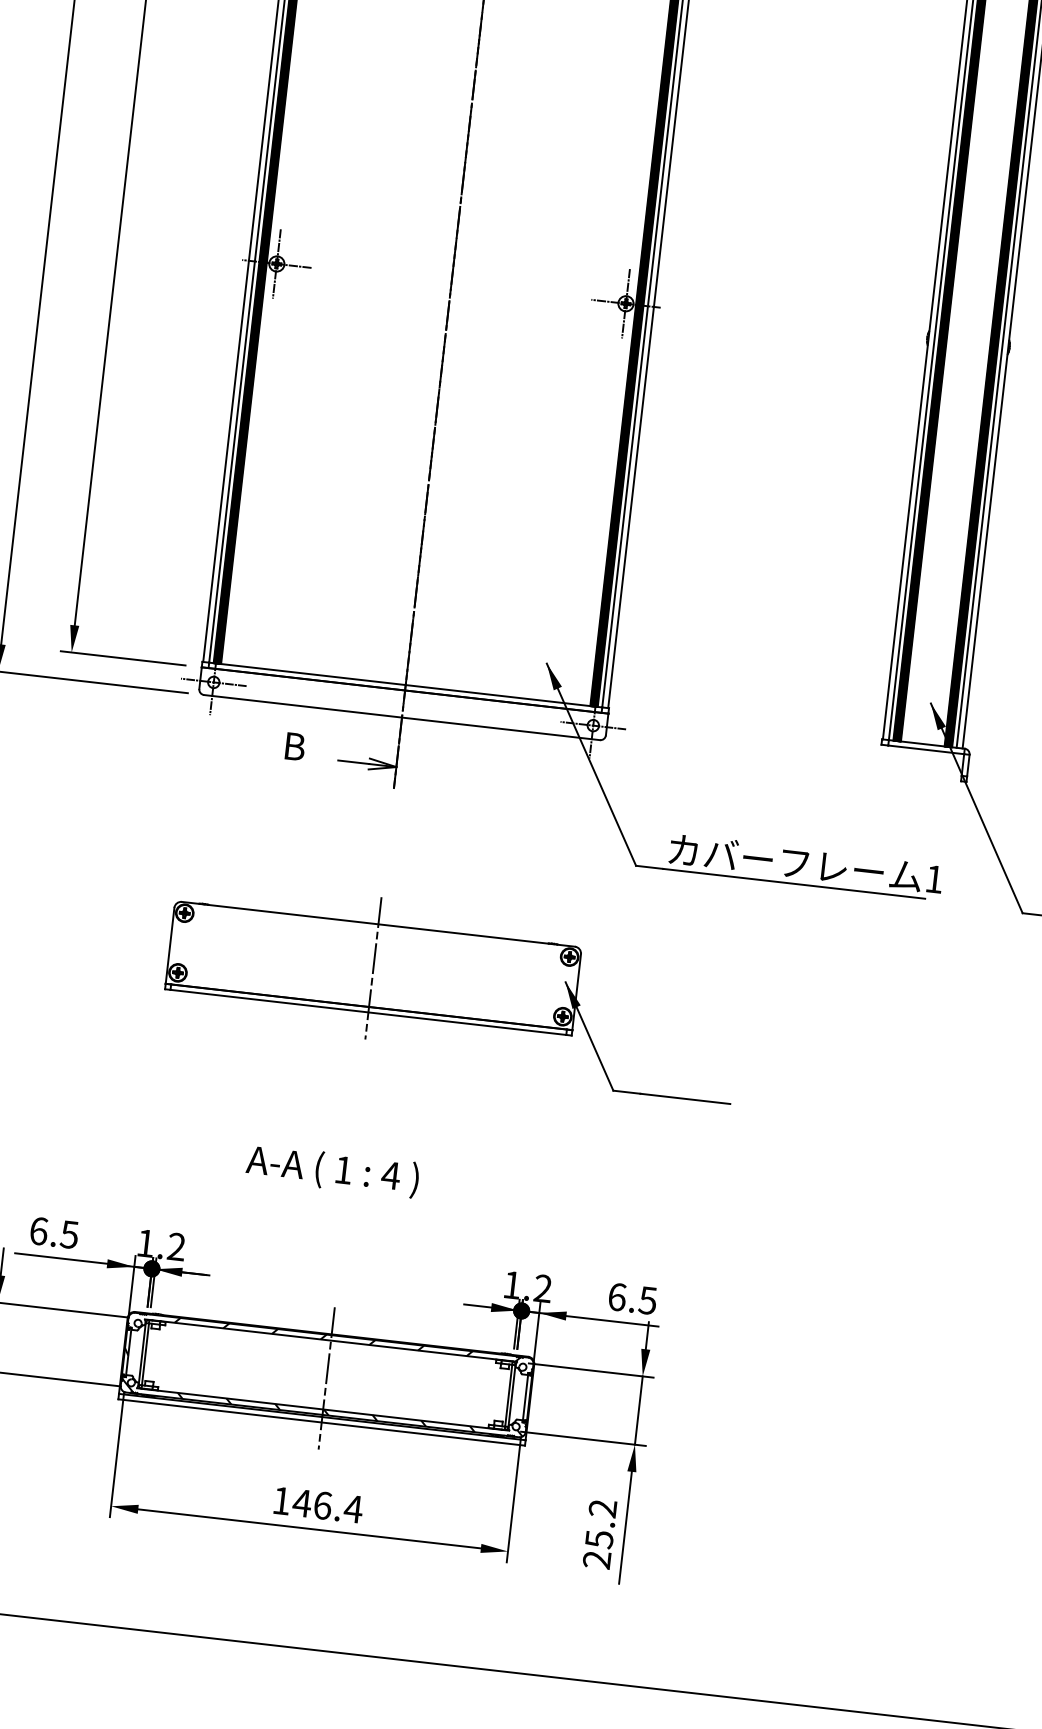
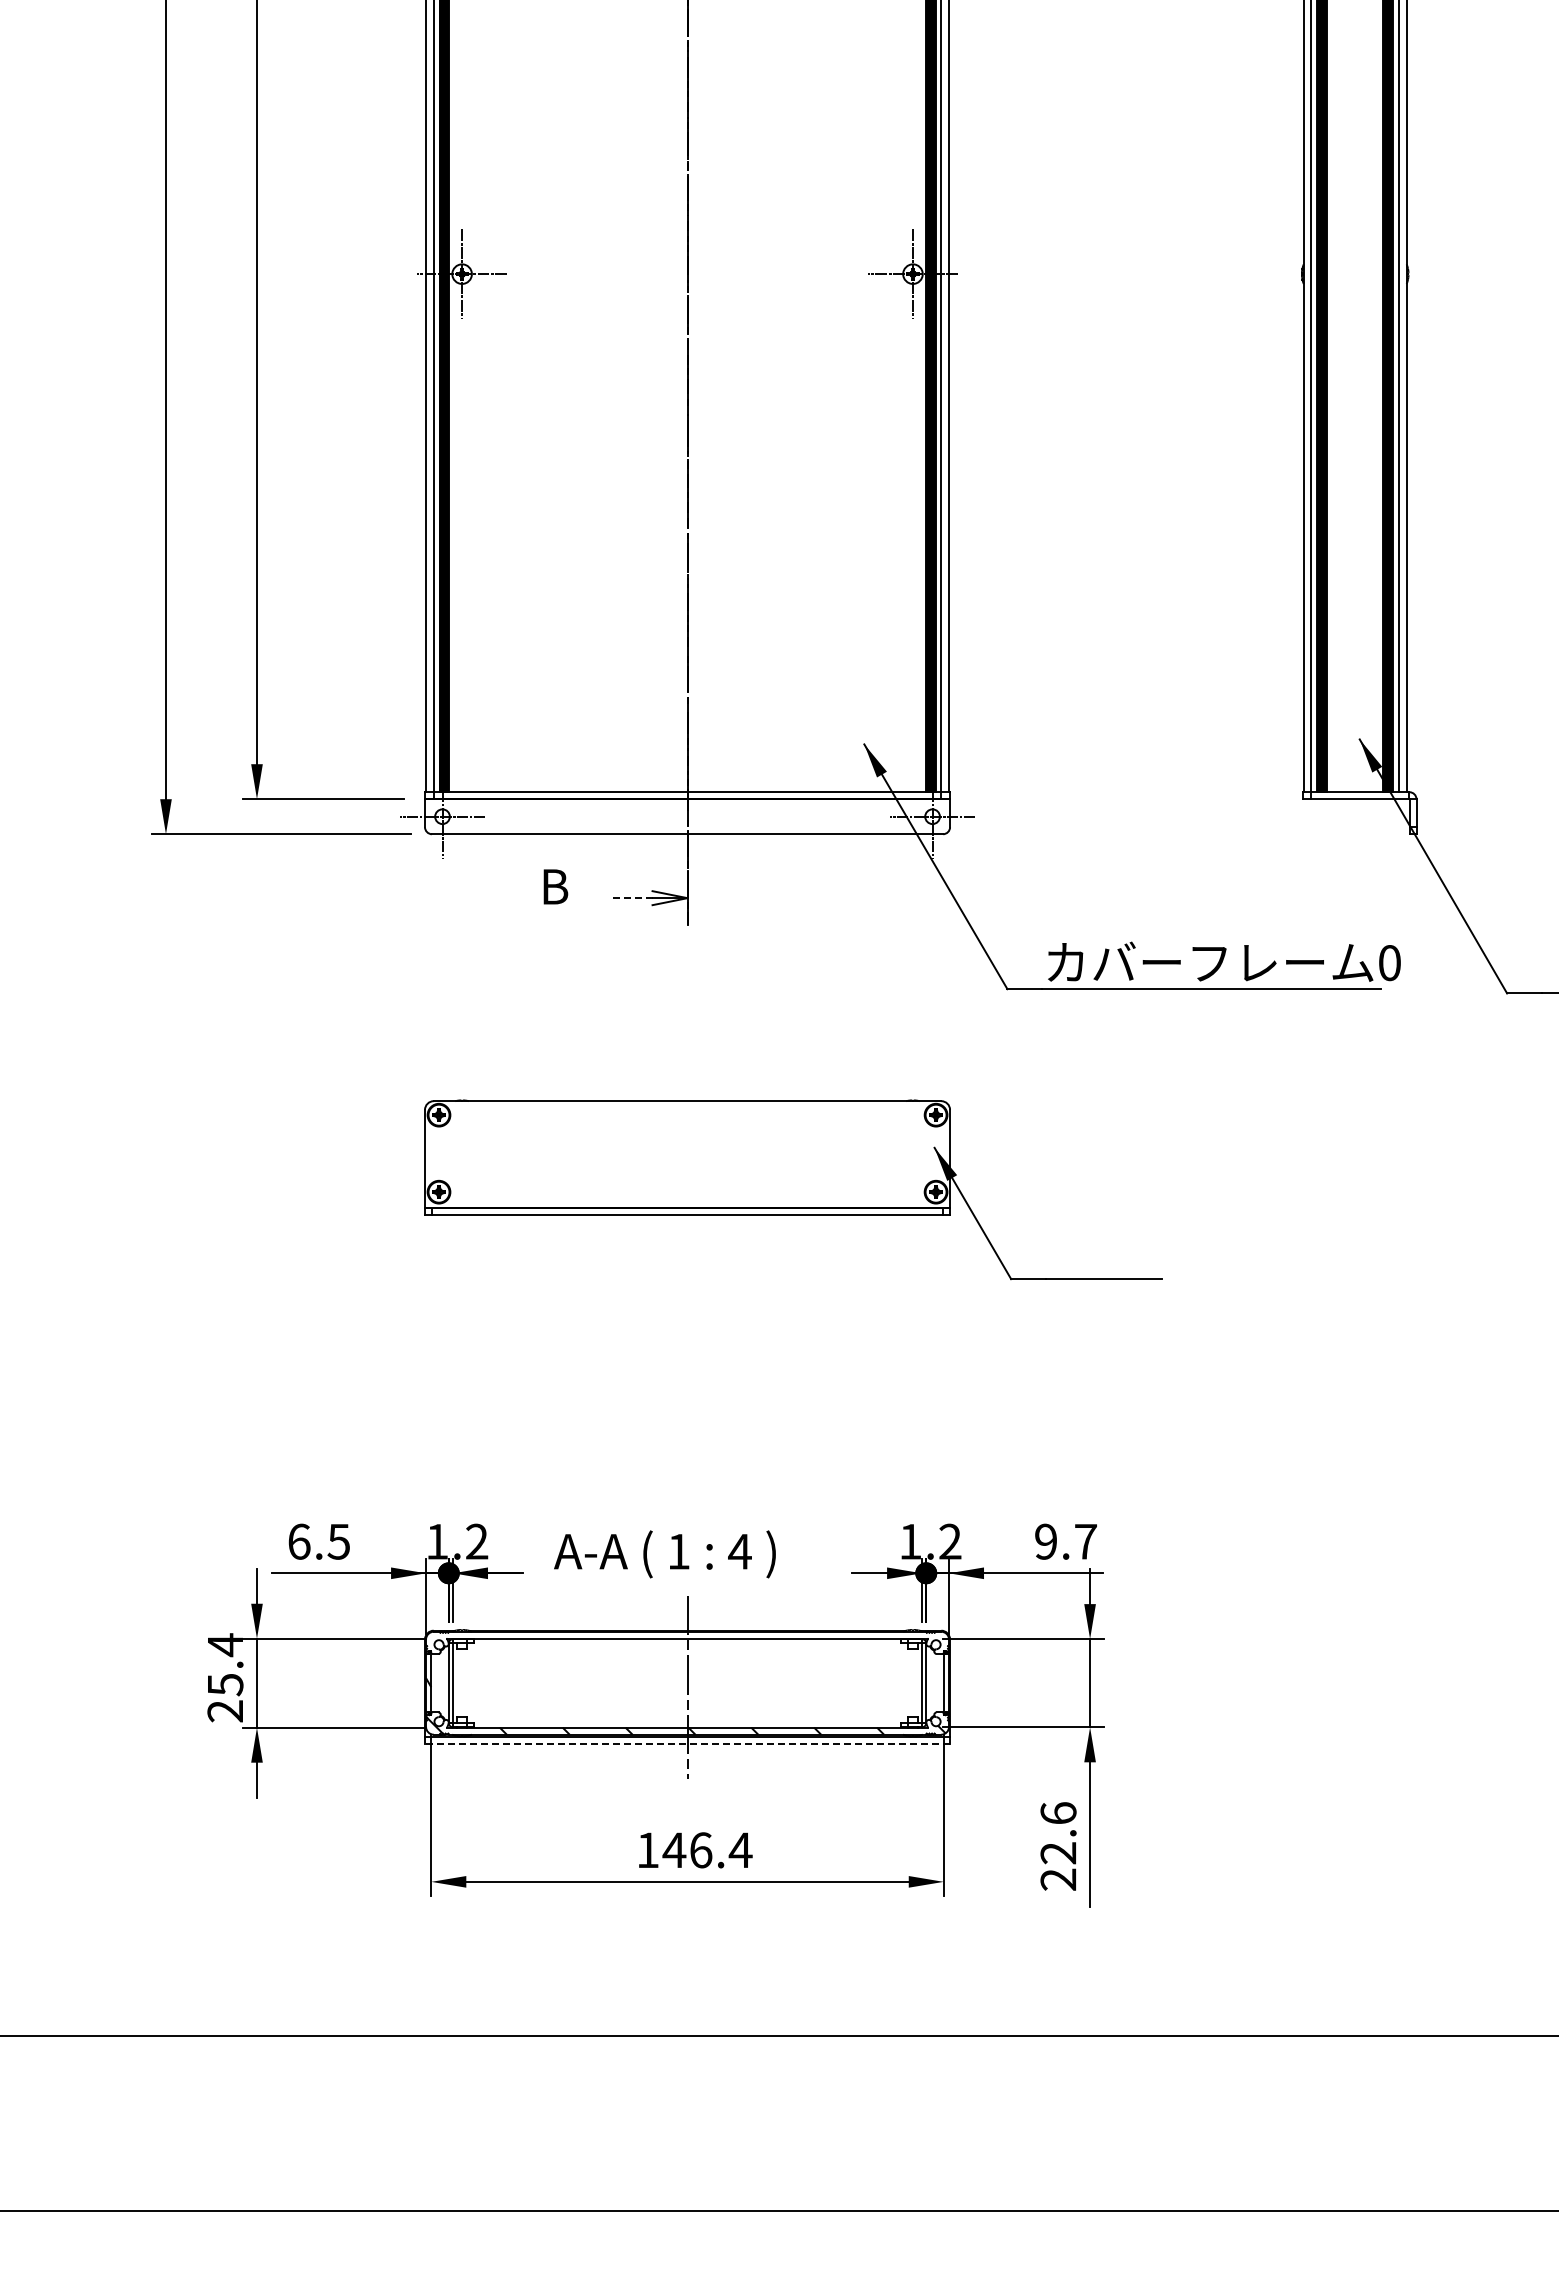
line: (354, 762) -> (633, 898), solid -> dashed
text: (934, 879) -> (1389, 963), 1 -> 0
line: (373, 967) -> (687, 1157), removed
text: (332, 1171) -> (664, 1554), moved
text: (632, 1298) -> (1065, 1541), 6.5 -> 9.7
hatch: (347, 1339) -> (708, 1634), removed
line: (321, 1422) -> (687, 1744), solid -> dashed
text: (601, 1524) -> (1058, 1833), 25.2 -> 22.6

